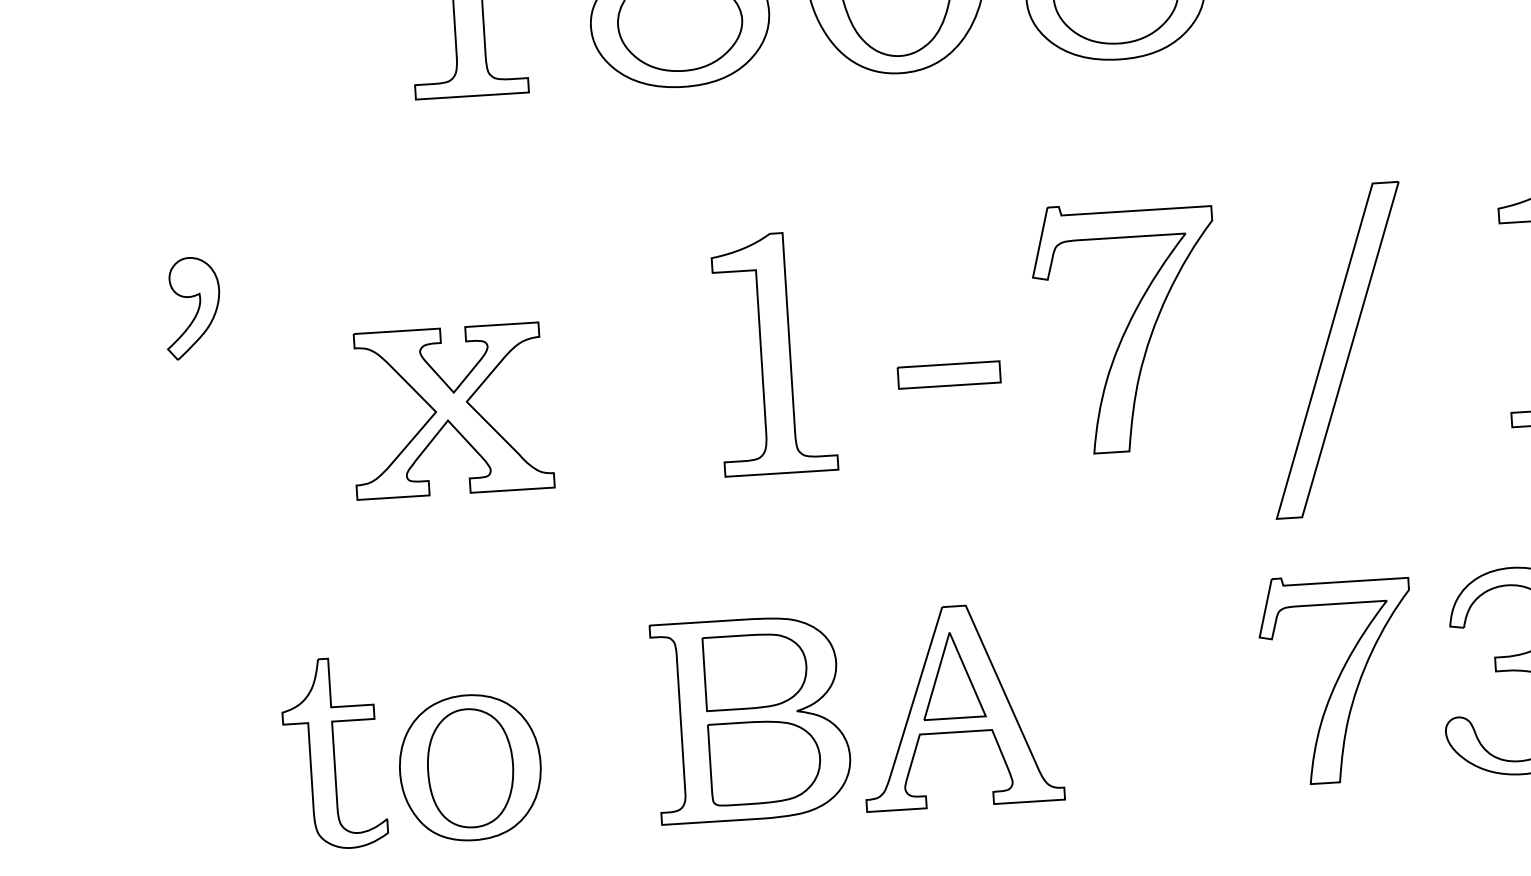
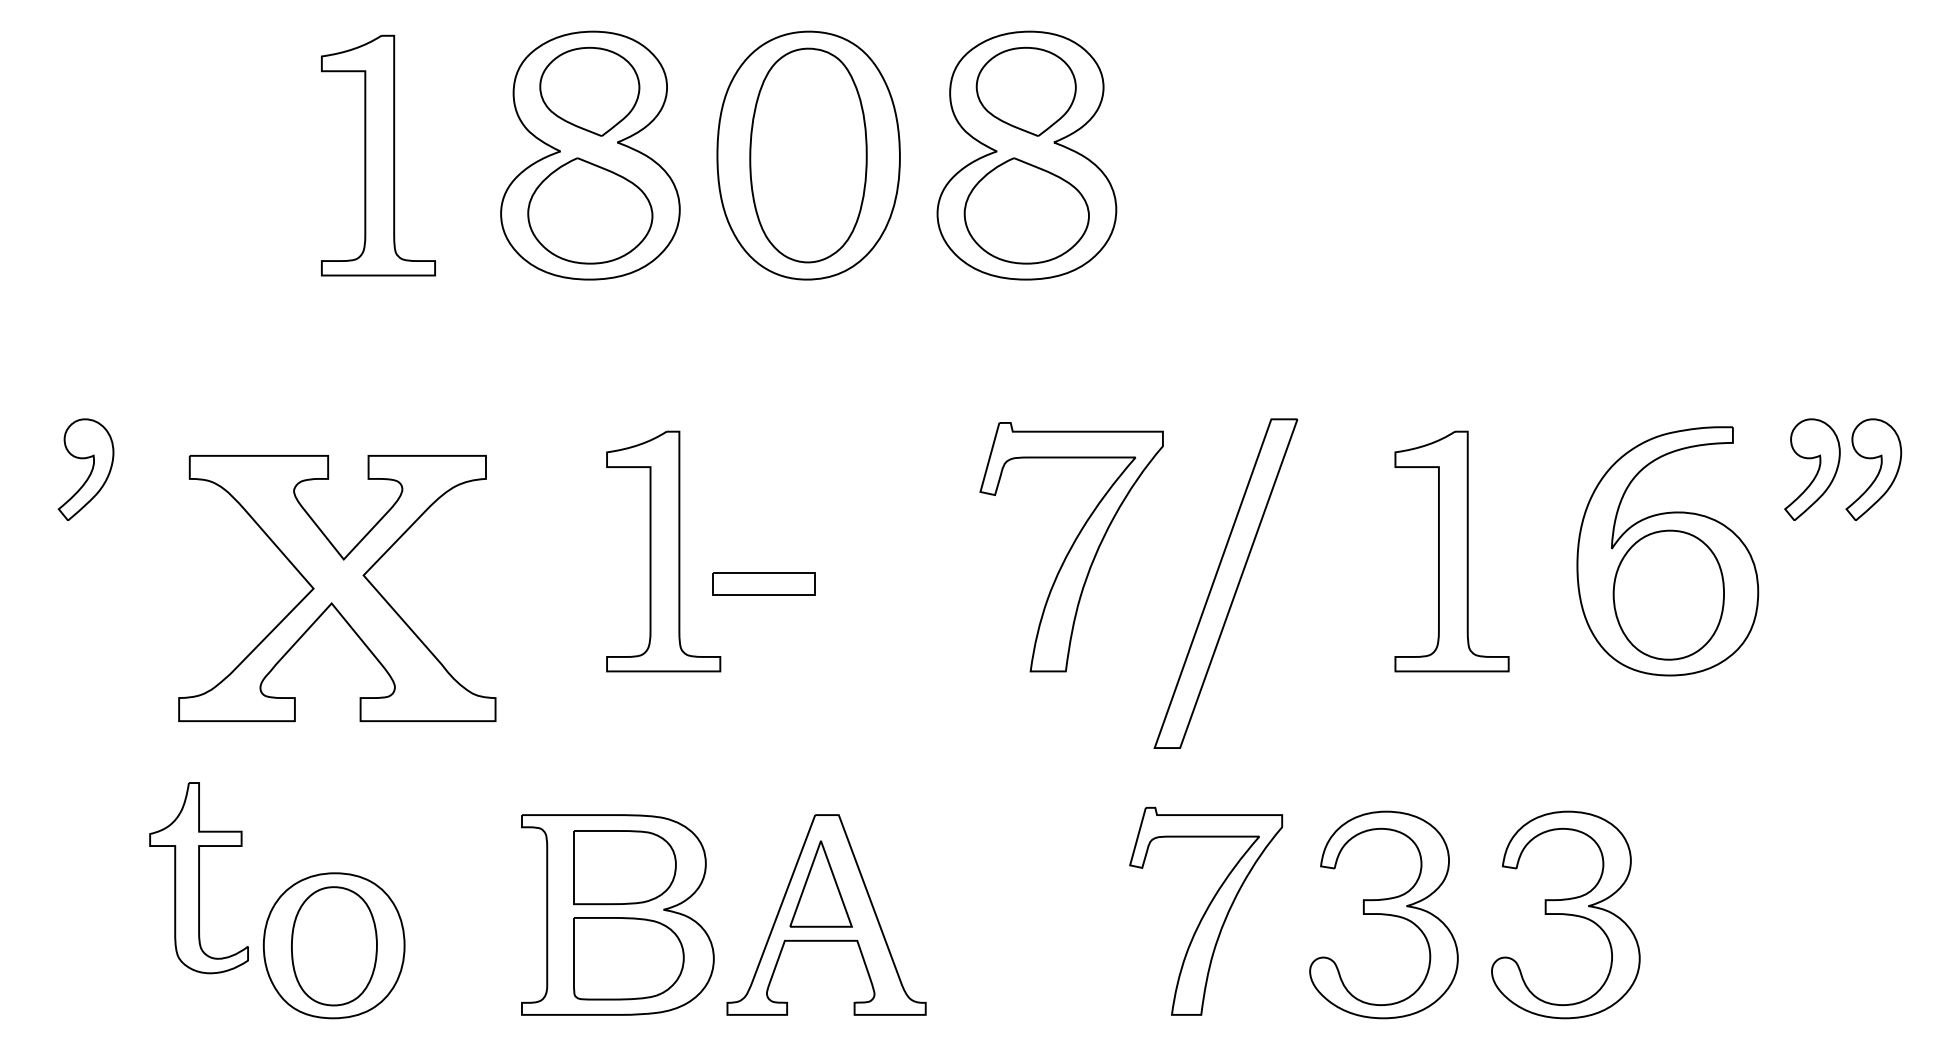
part: (1127, 327) -> (1071, 547), moved
part: (948, 374) -> (763, 583), moved
part: (450, 411) -> (336, 588), size x1.6
part: (333, 754) -> (198, 878), moved

